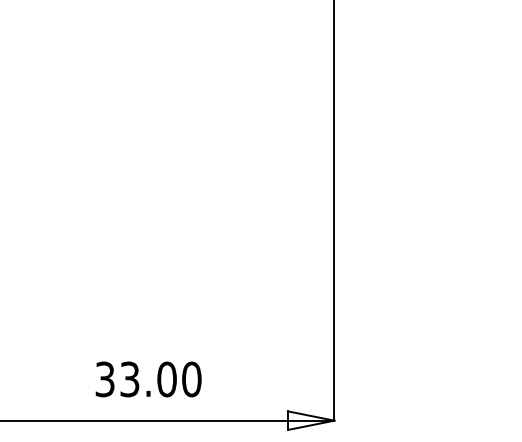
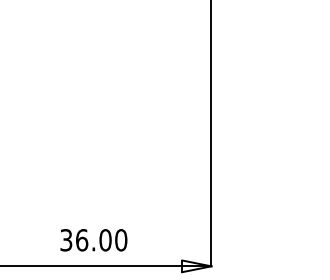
text: (130, 379) -> (82, 240), 33.00 -> 36.00

